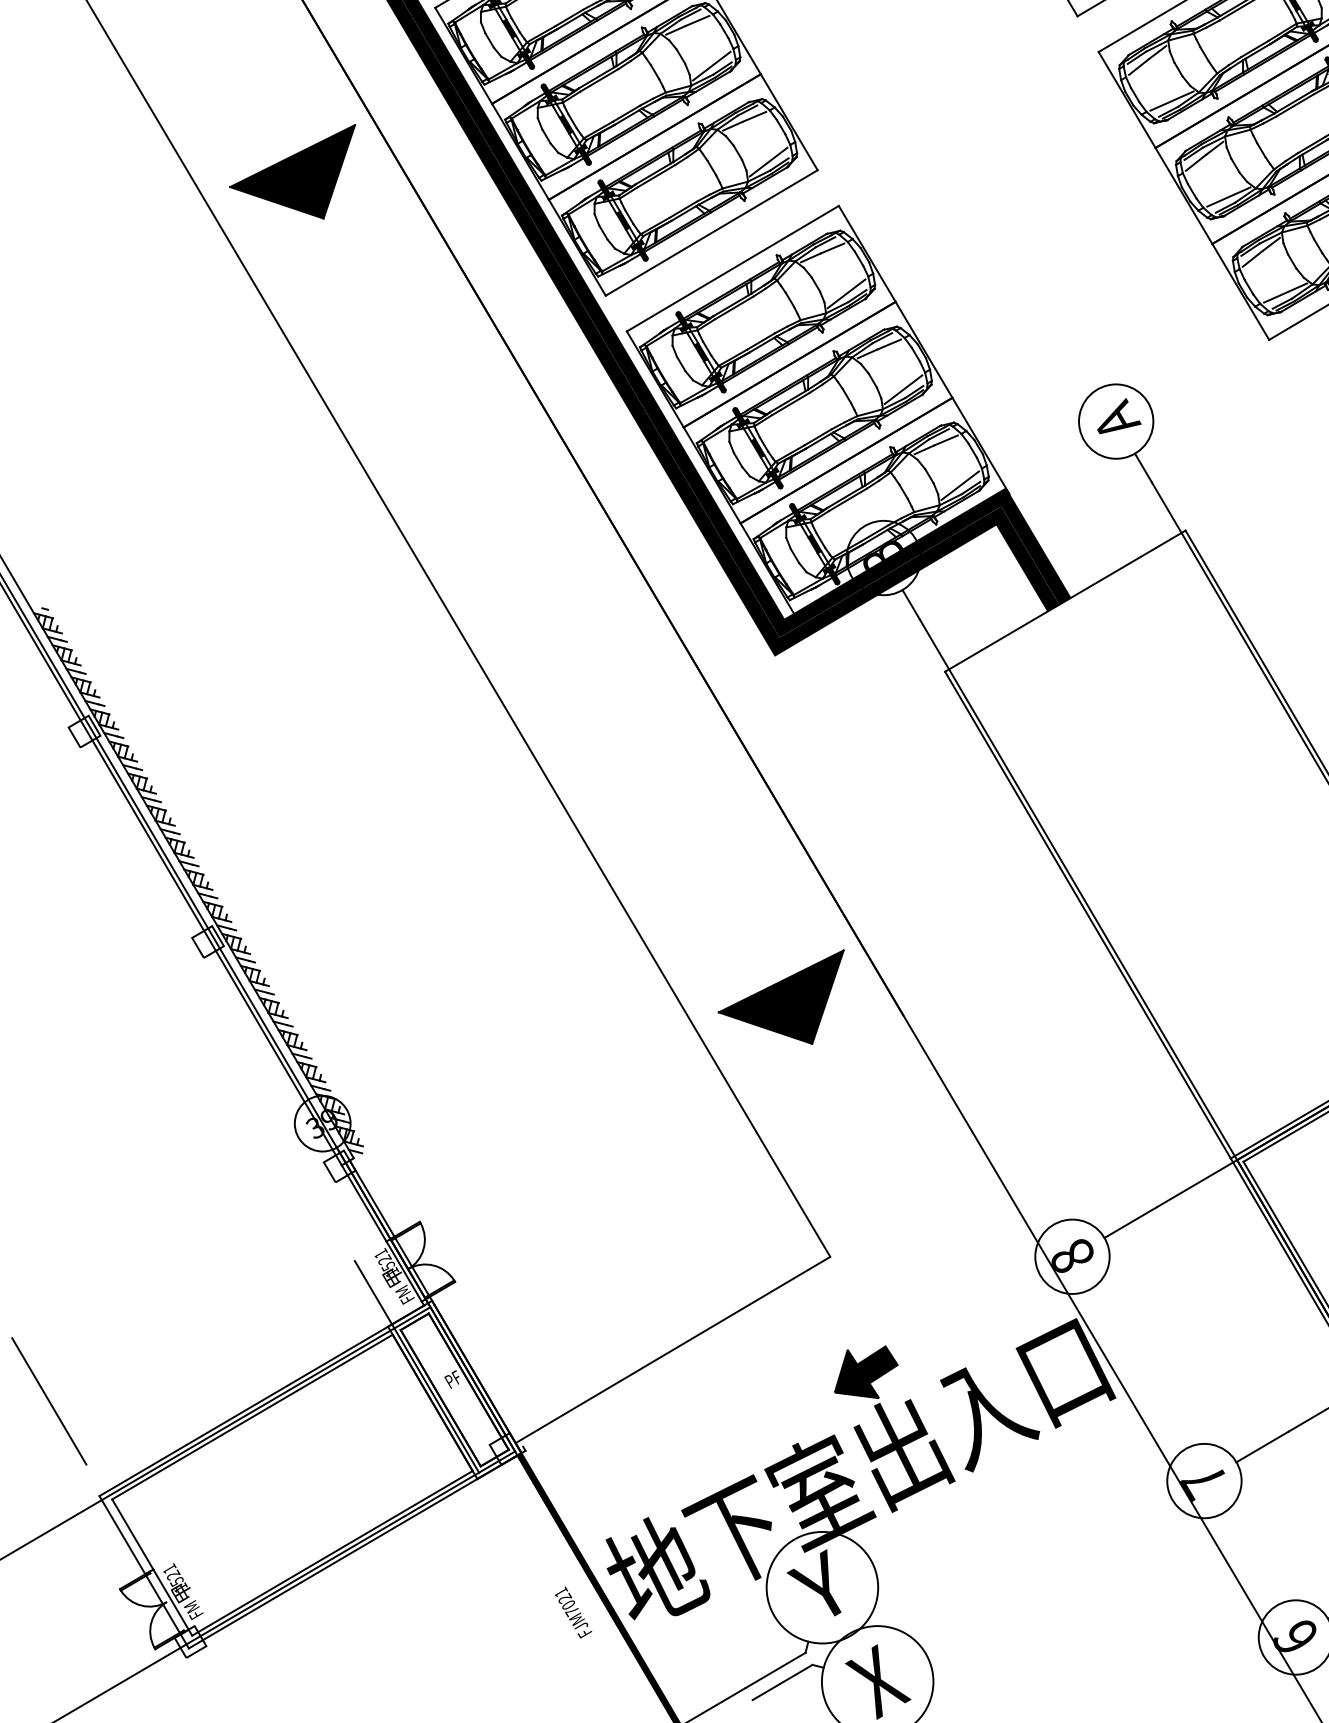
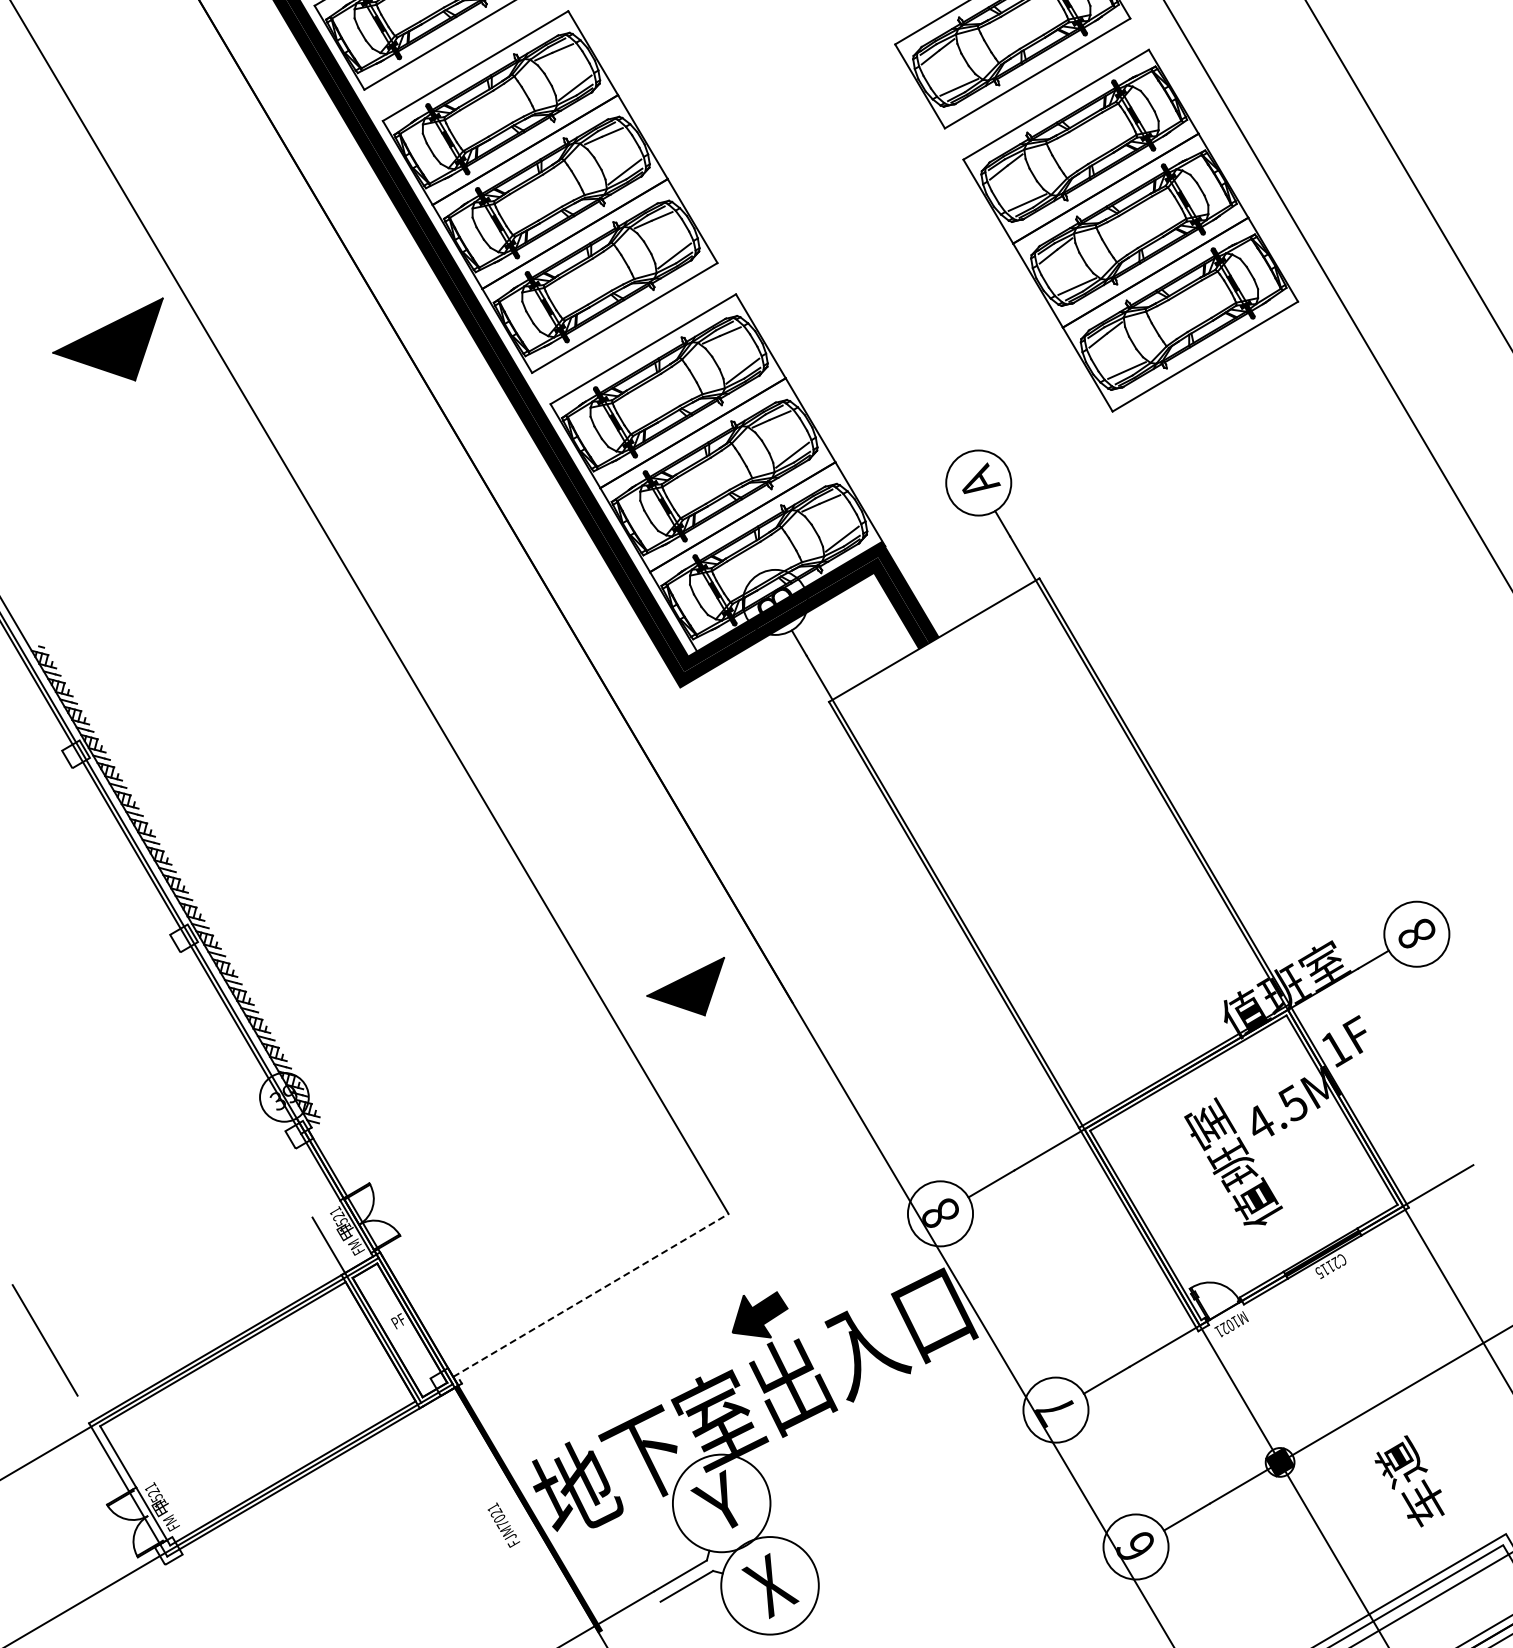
part: (291, 171) -> (107, 339), moved
part: (781, 996) -> (685, 986), size x0.7
line: (672, 1350) -> (590, 1295), solid -> dashed

